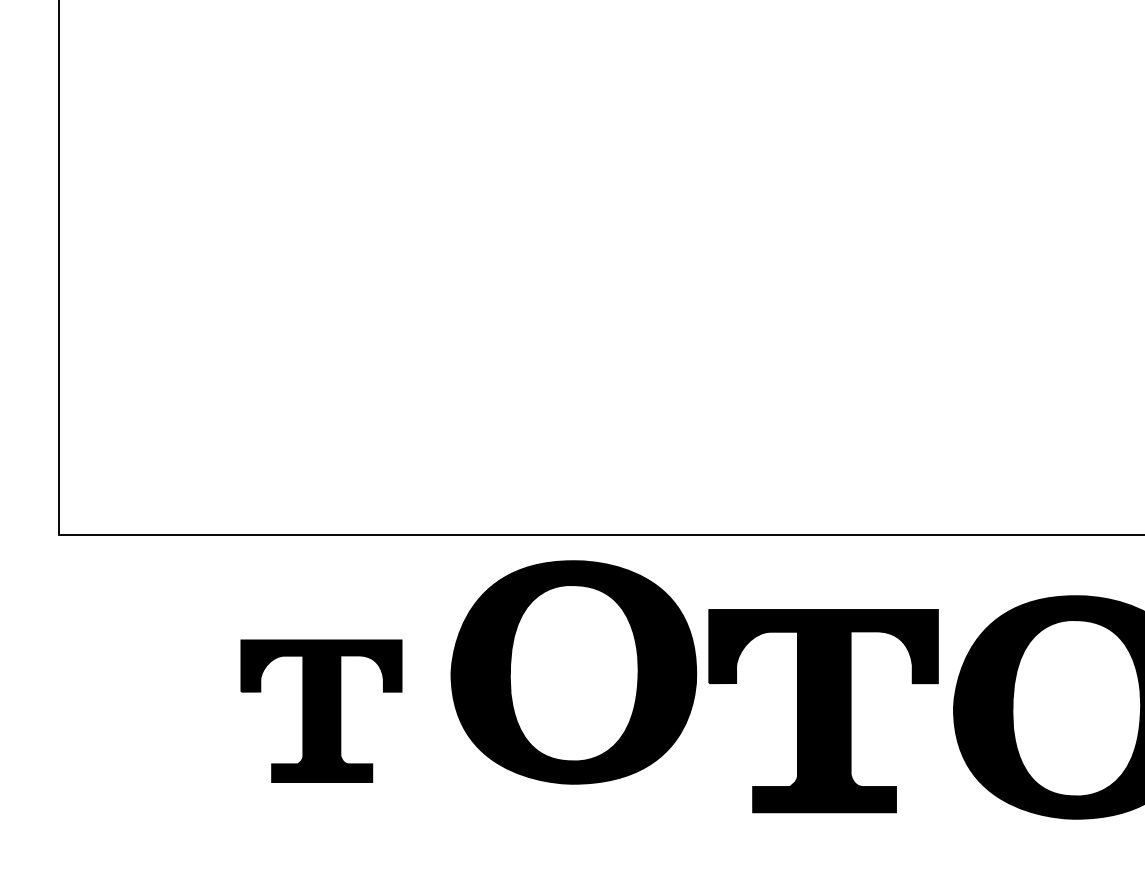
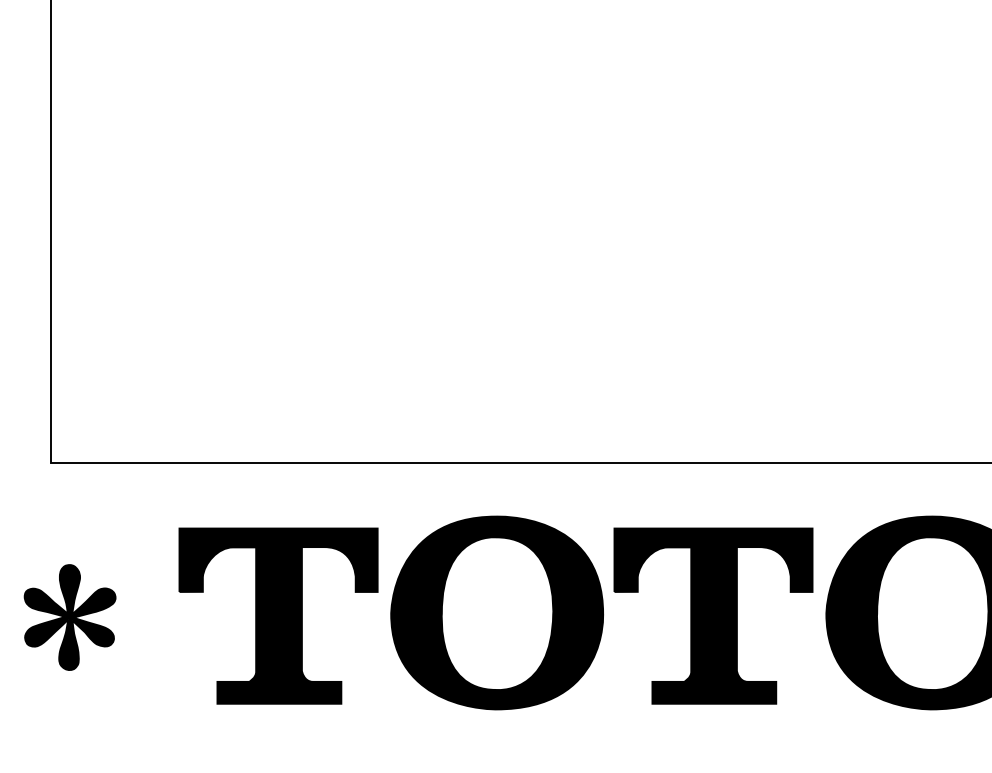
part: (573, 672) -> (496, 613), moved
part: (321, 711) -> (278, 616), size x1.43
part: (80, 712) -> (69, 617), added

